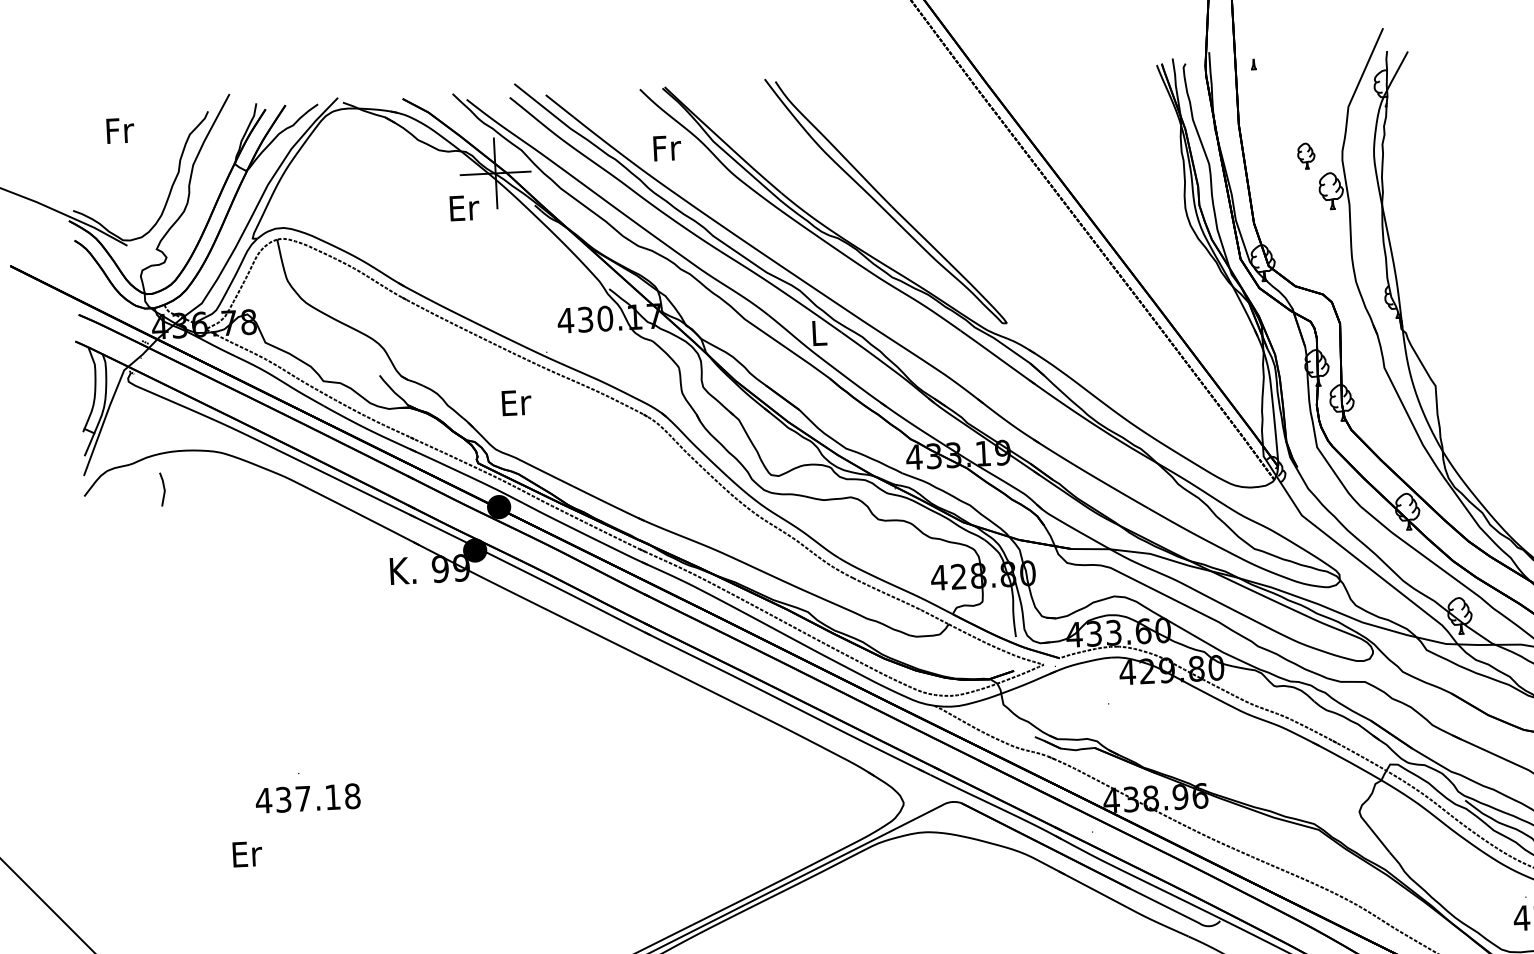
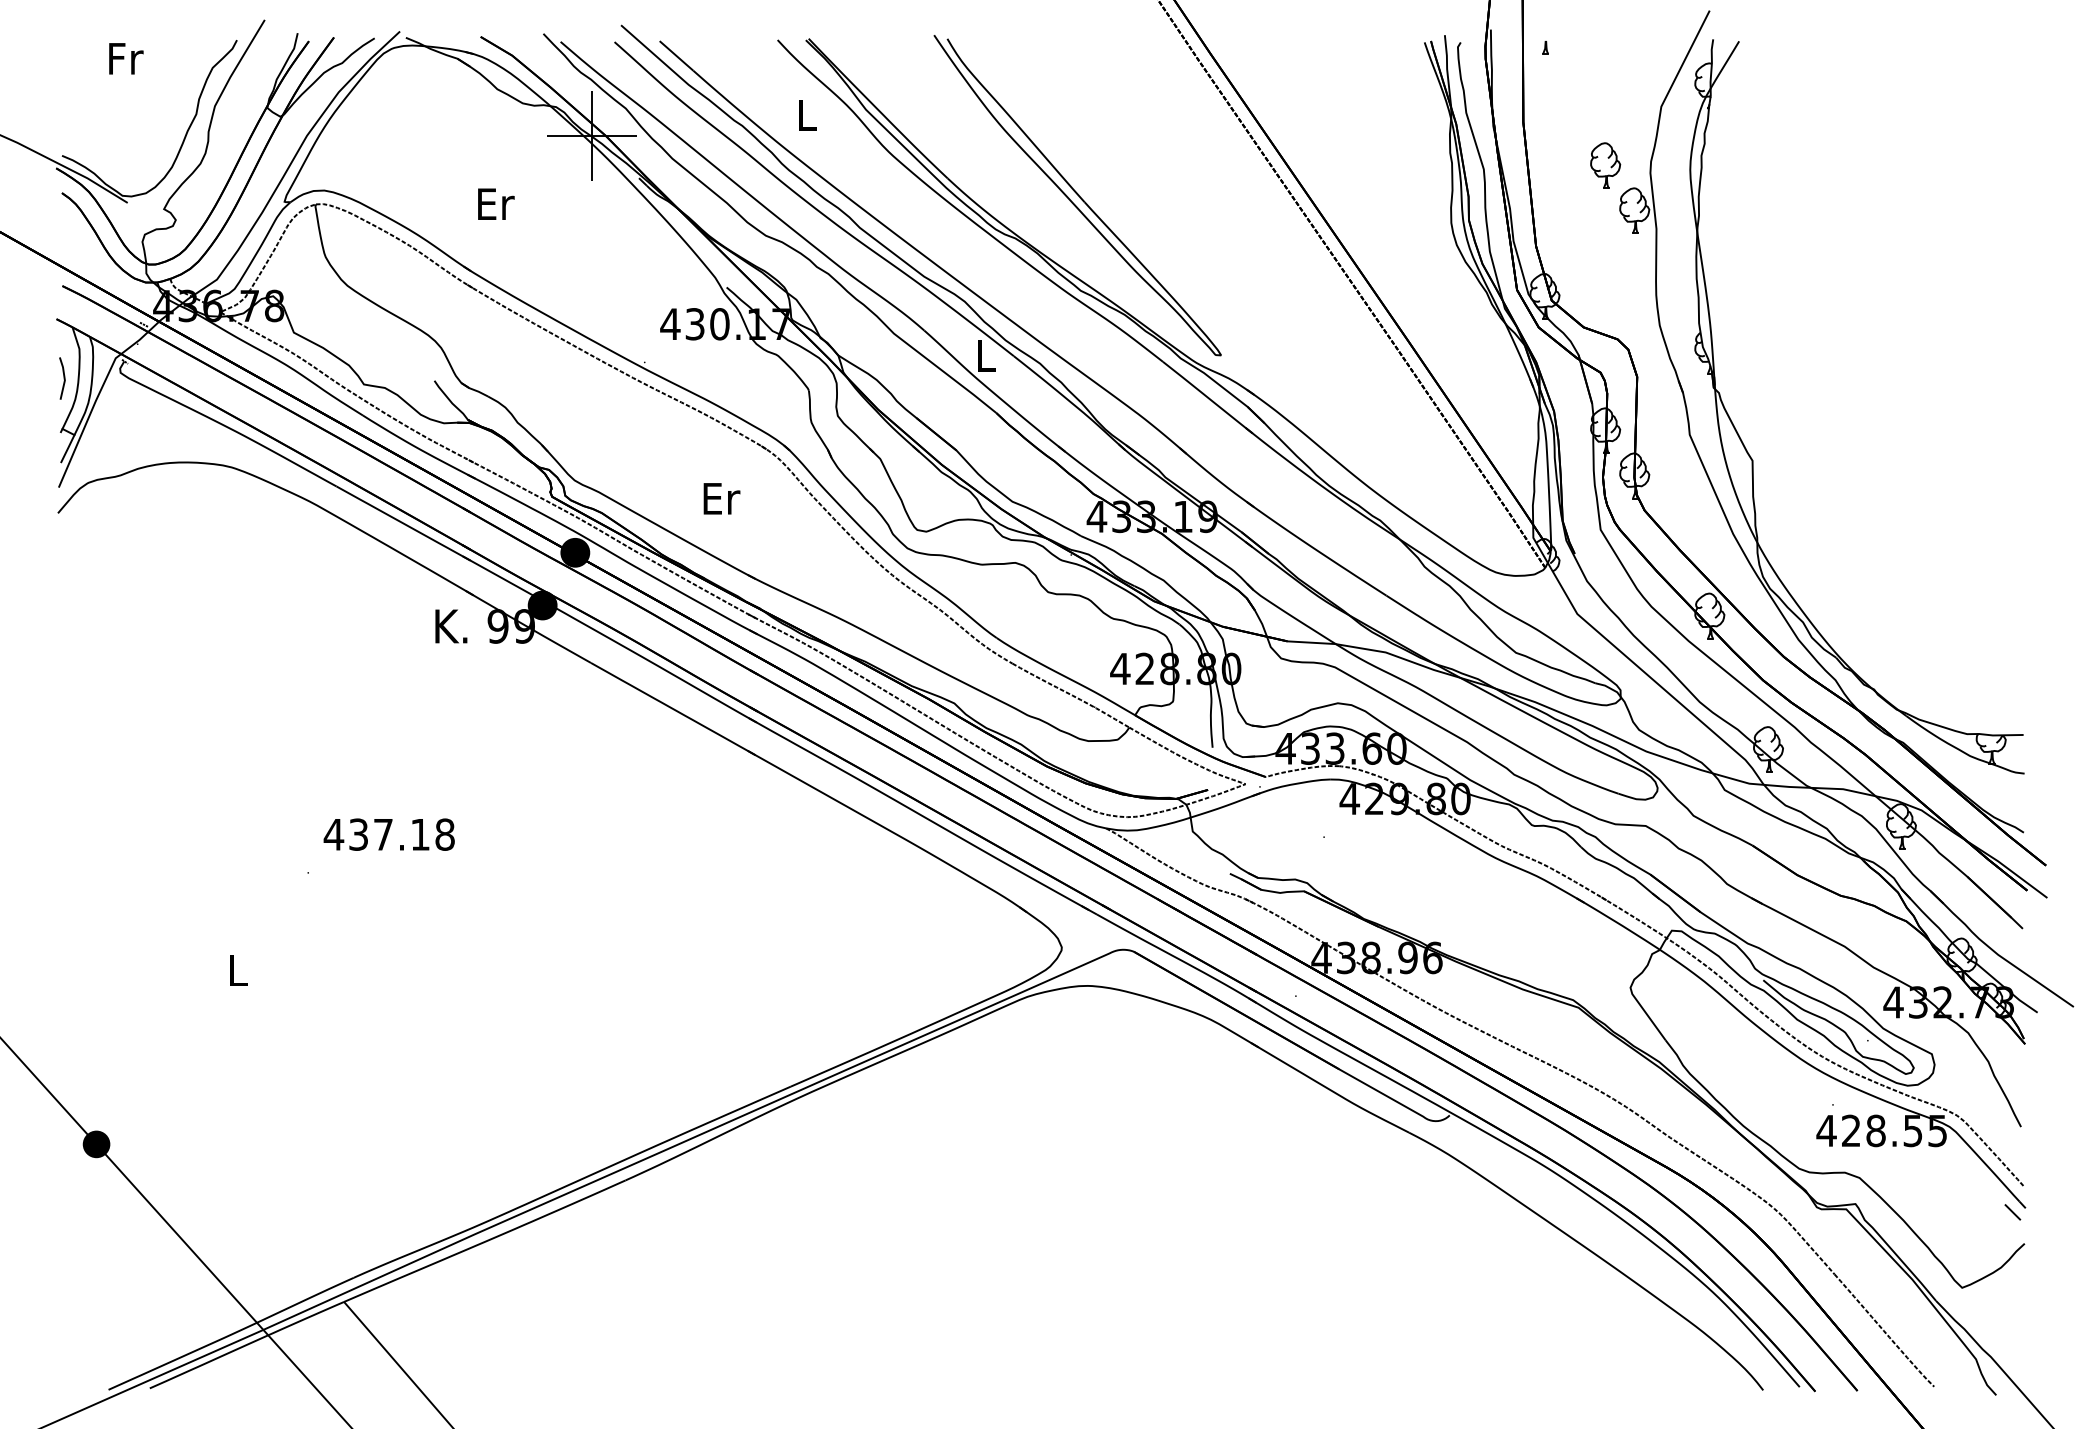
text: (667, 147) -> (808, 114), Fr -> L
part: (1306, 156) -> (1605, 165), size x1.43
text: (464, 207) -> (496, 203), moved
text: (516, 402) -> (721, 498), moved
line: (163, 489) -> (63, 378), moved
text: (307, 798) -> (388, 834), moved
text: (247, 854) -> (239, 970), Er -> L

